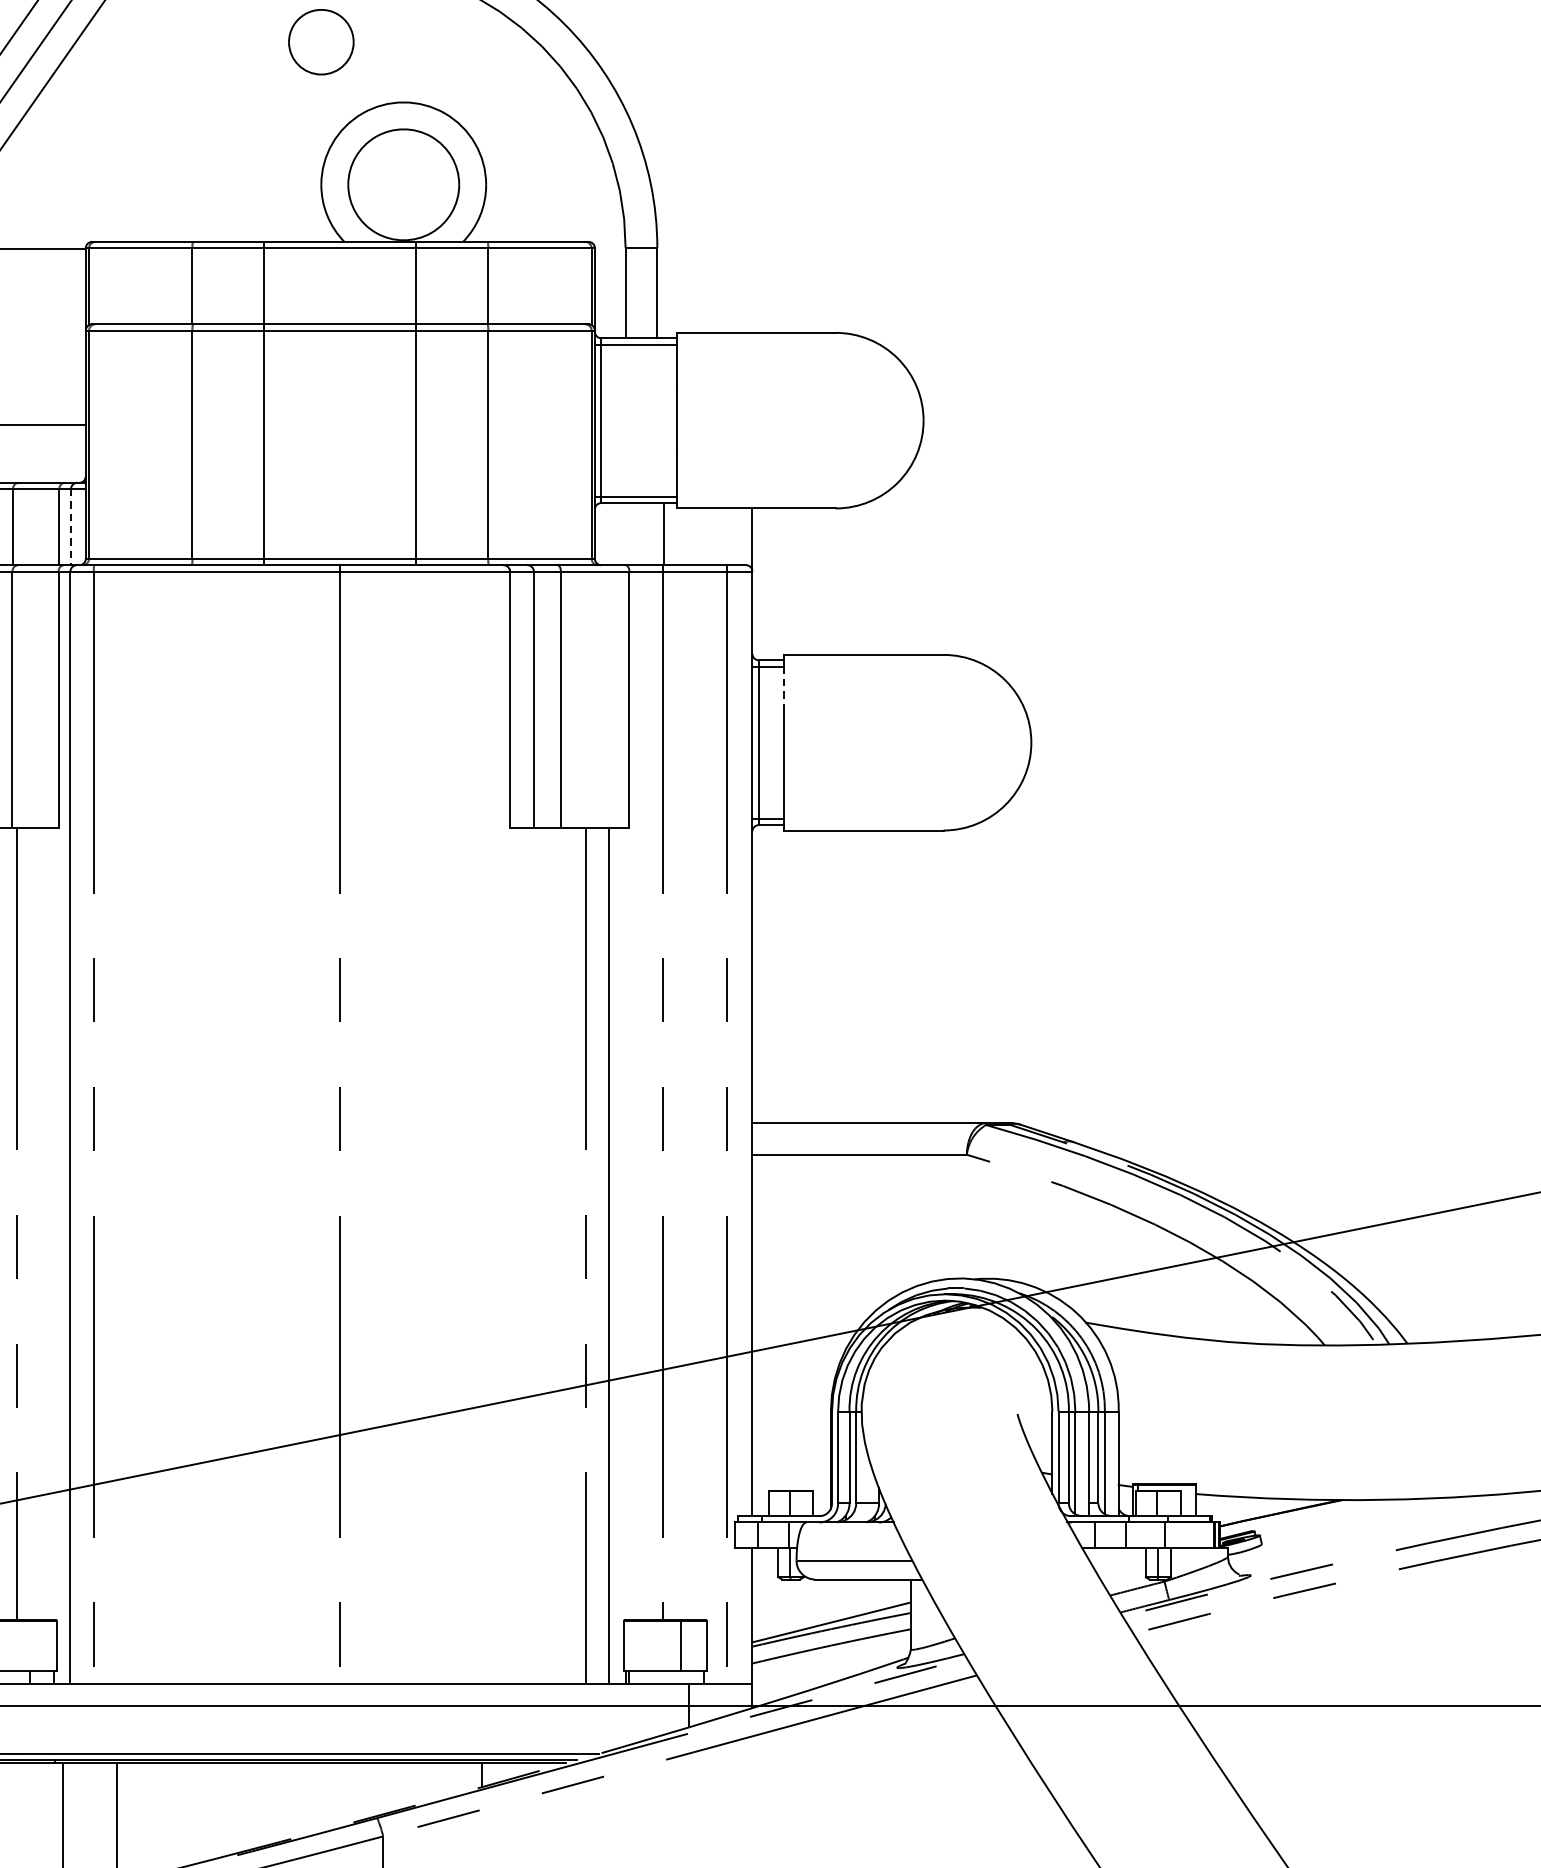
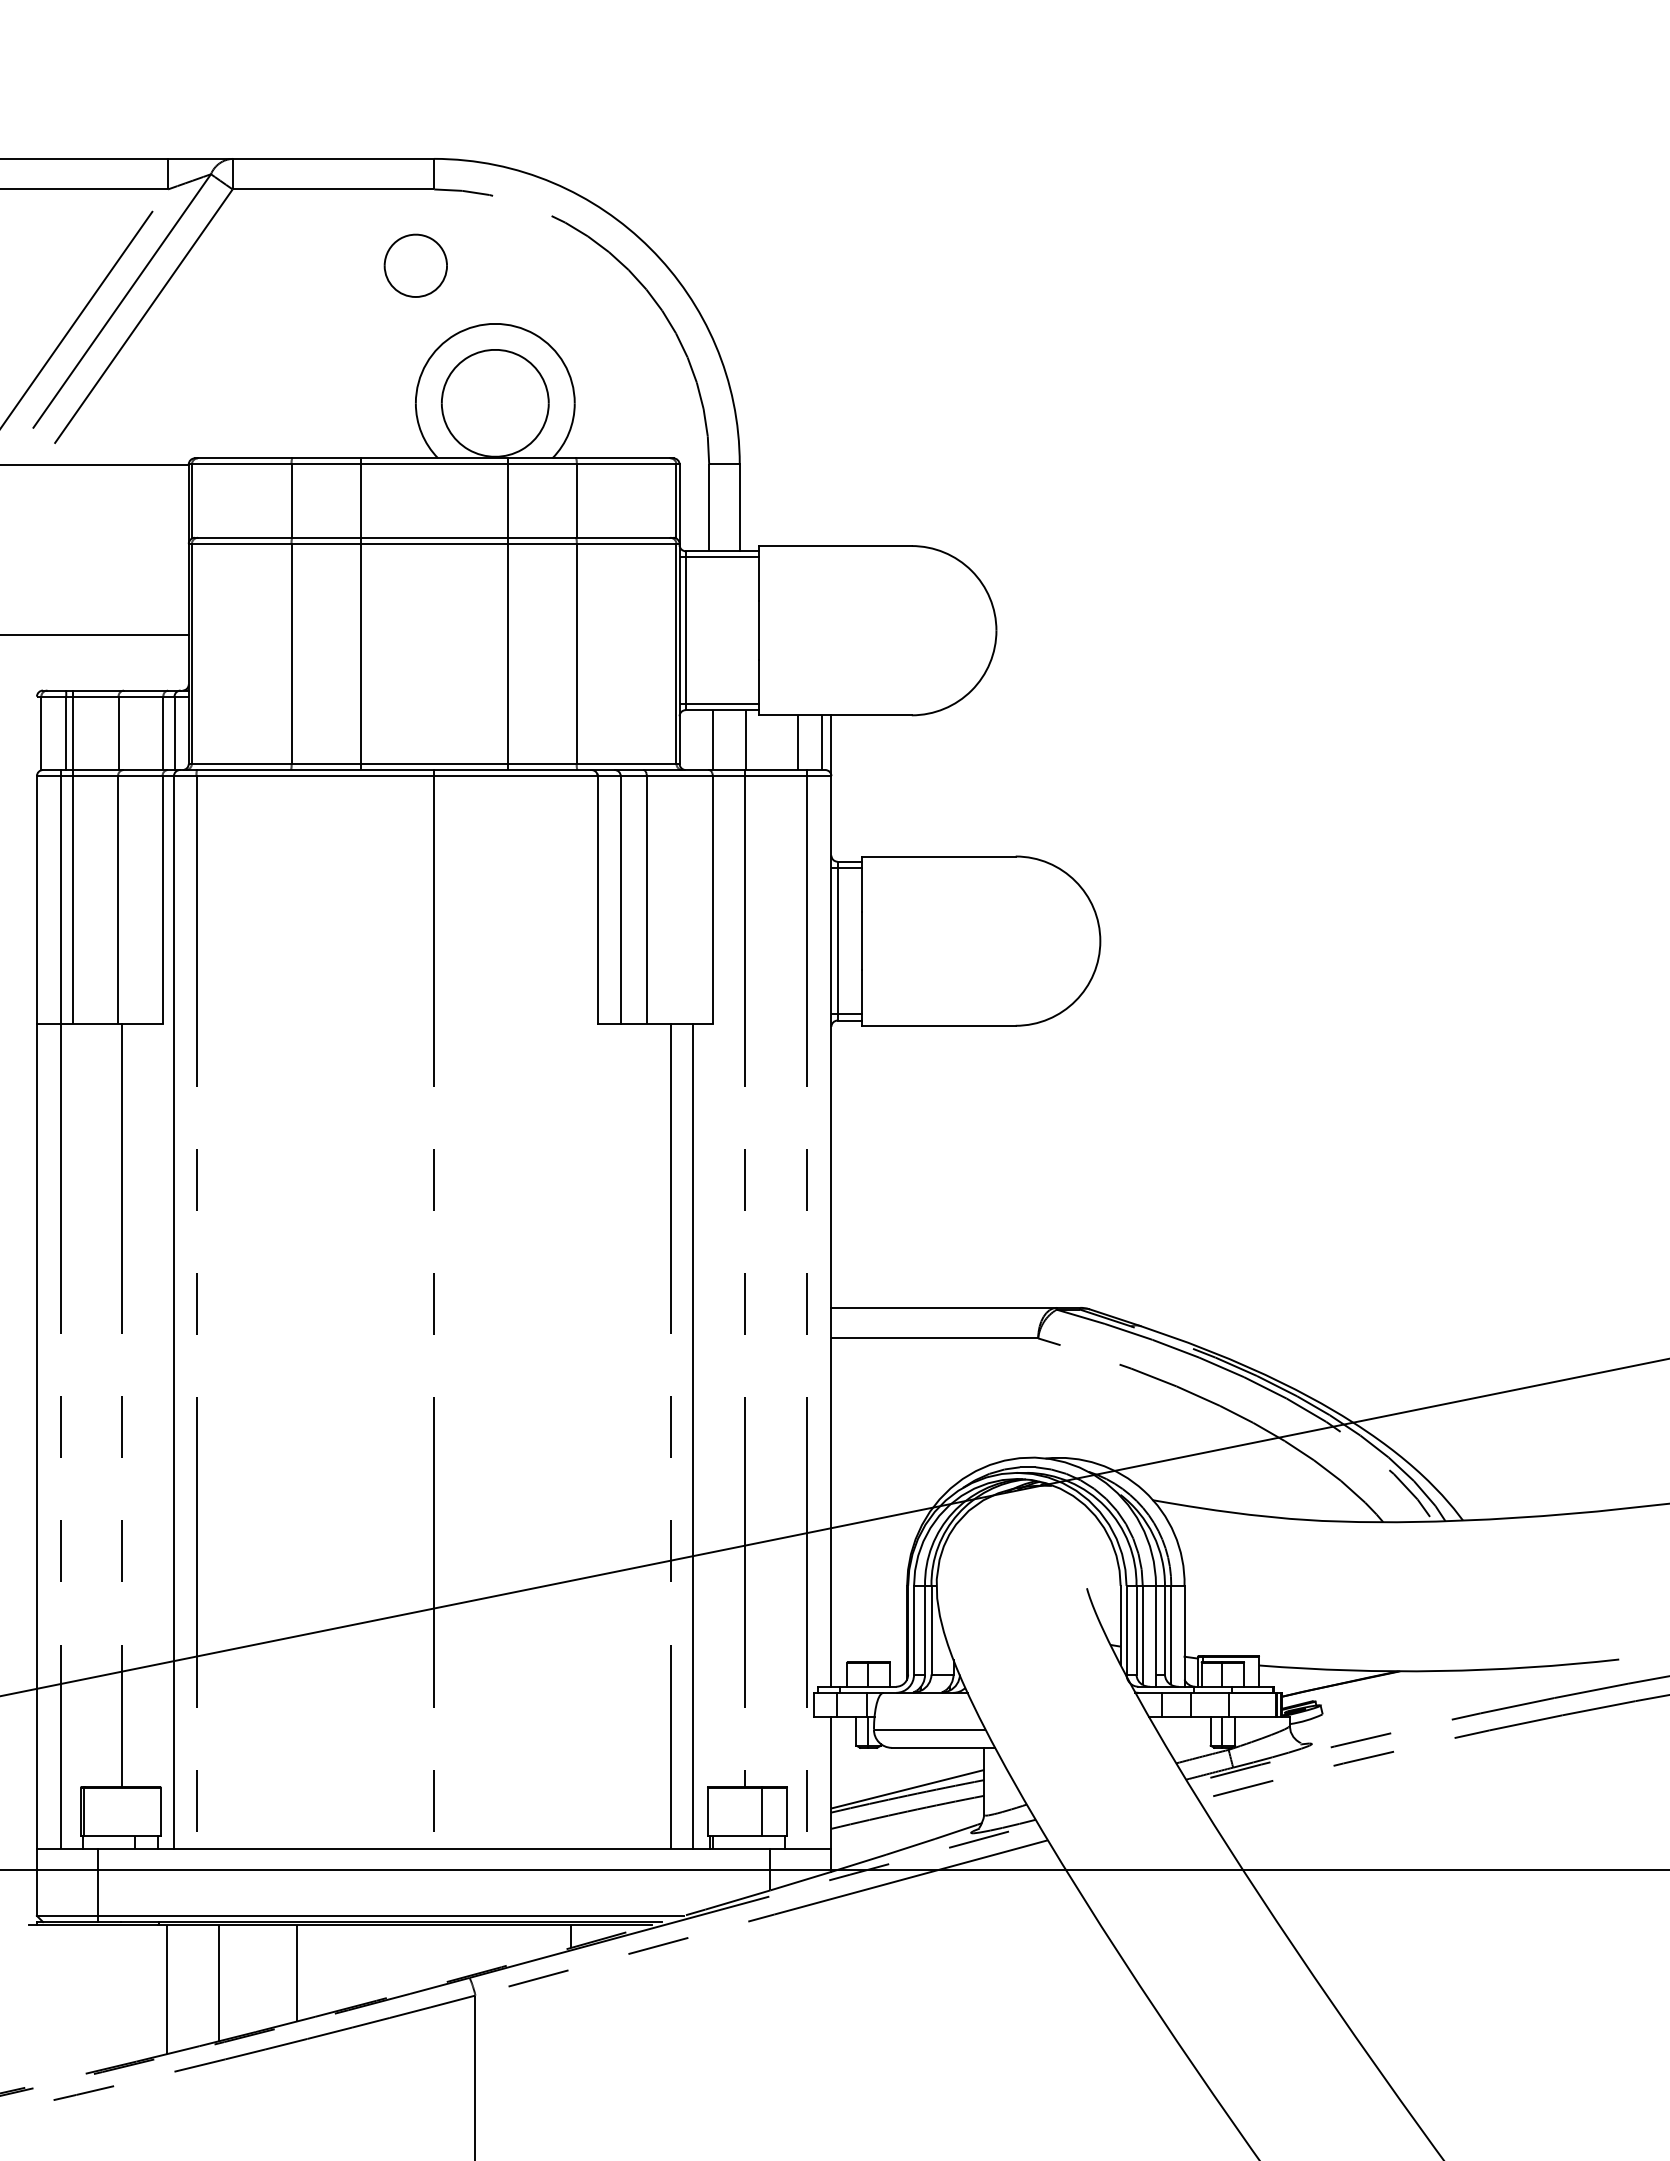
line: (70, 527) -> (174, 733), dashed -> solid
line: (630, 534) -> (713, 740), added
line: (717, 536) -> (797, 742), added
line: (743, 536) -> (822, 742), added
line: (784, 690) -> (862, 890), dashed -> solid
line: (198, 1813) -> (297, 1973), added

